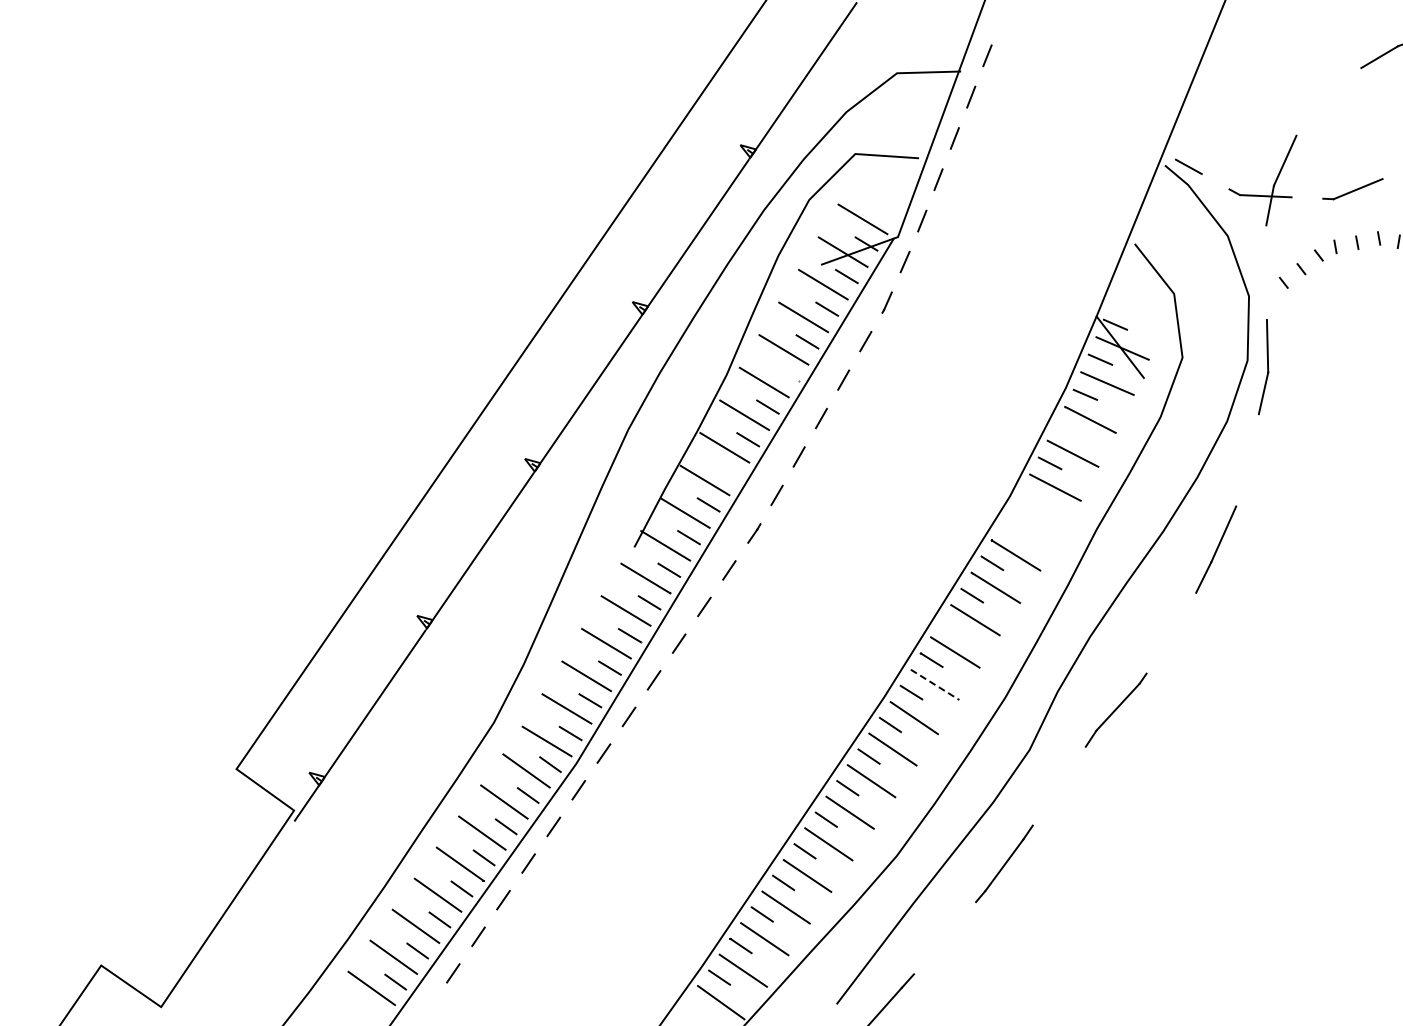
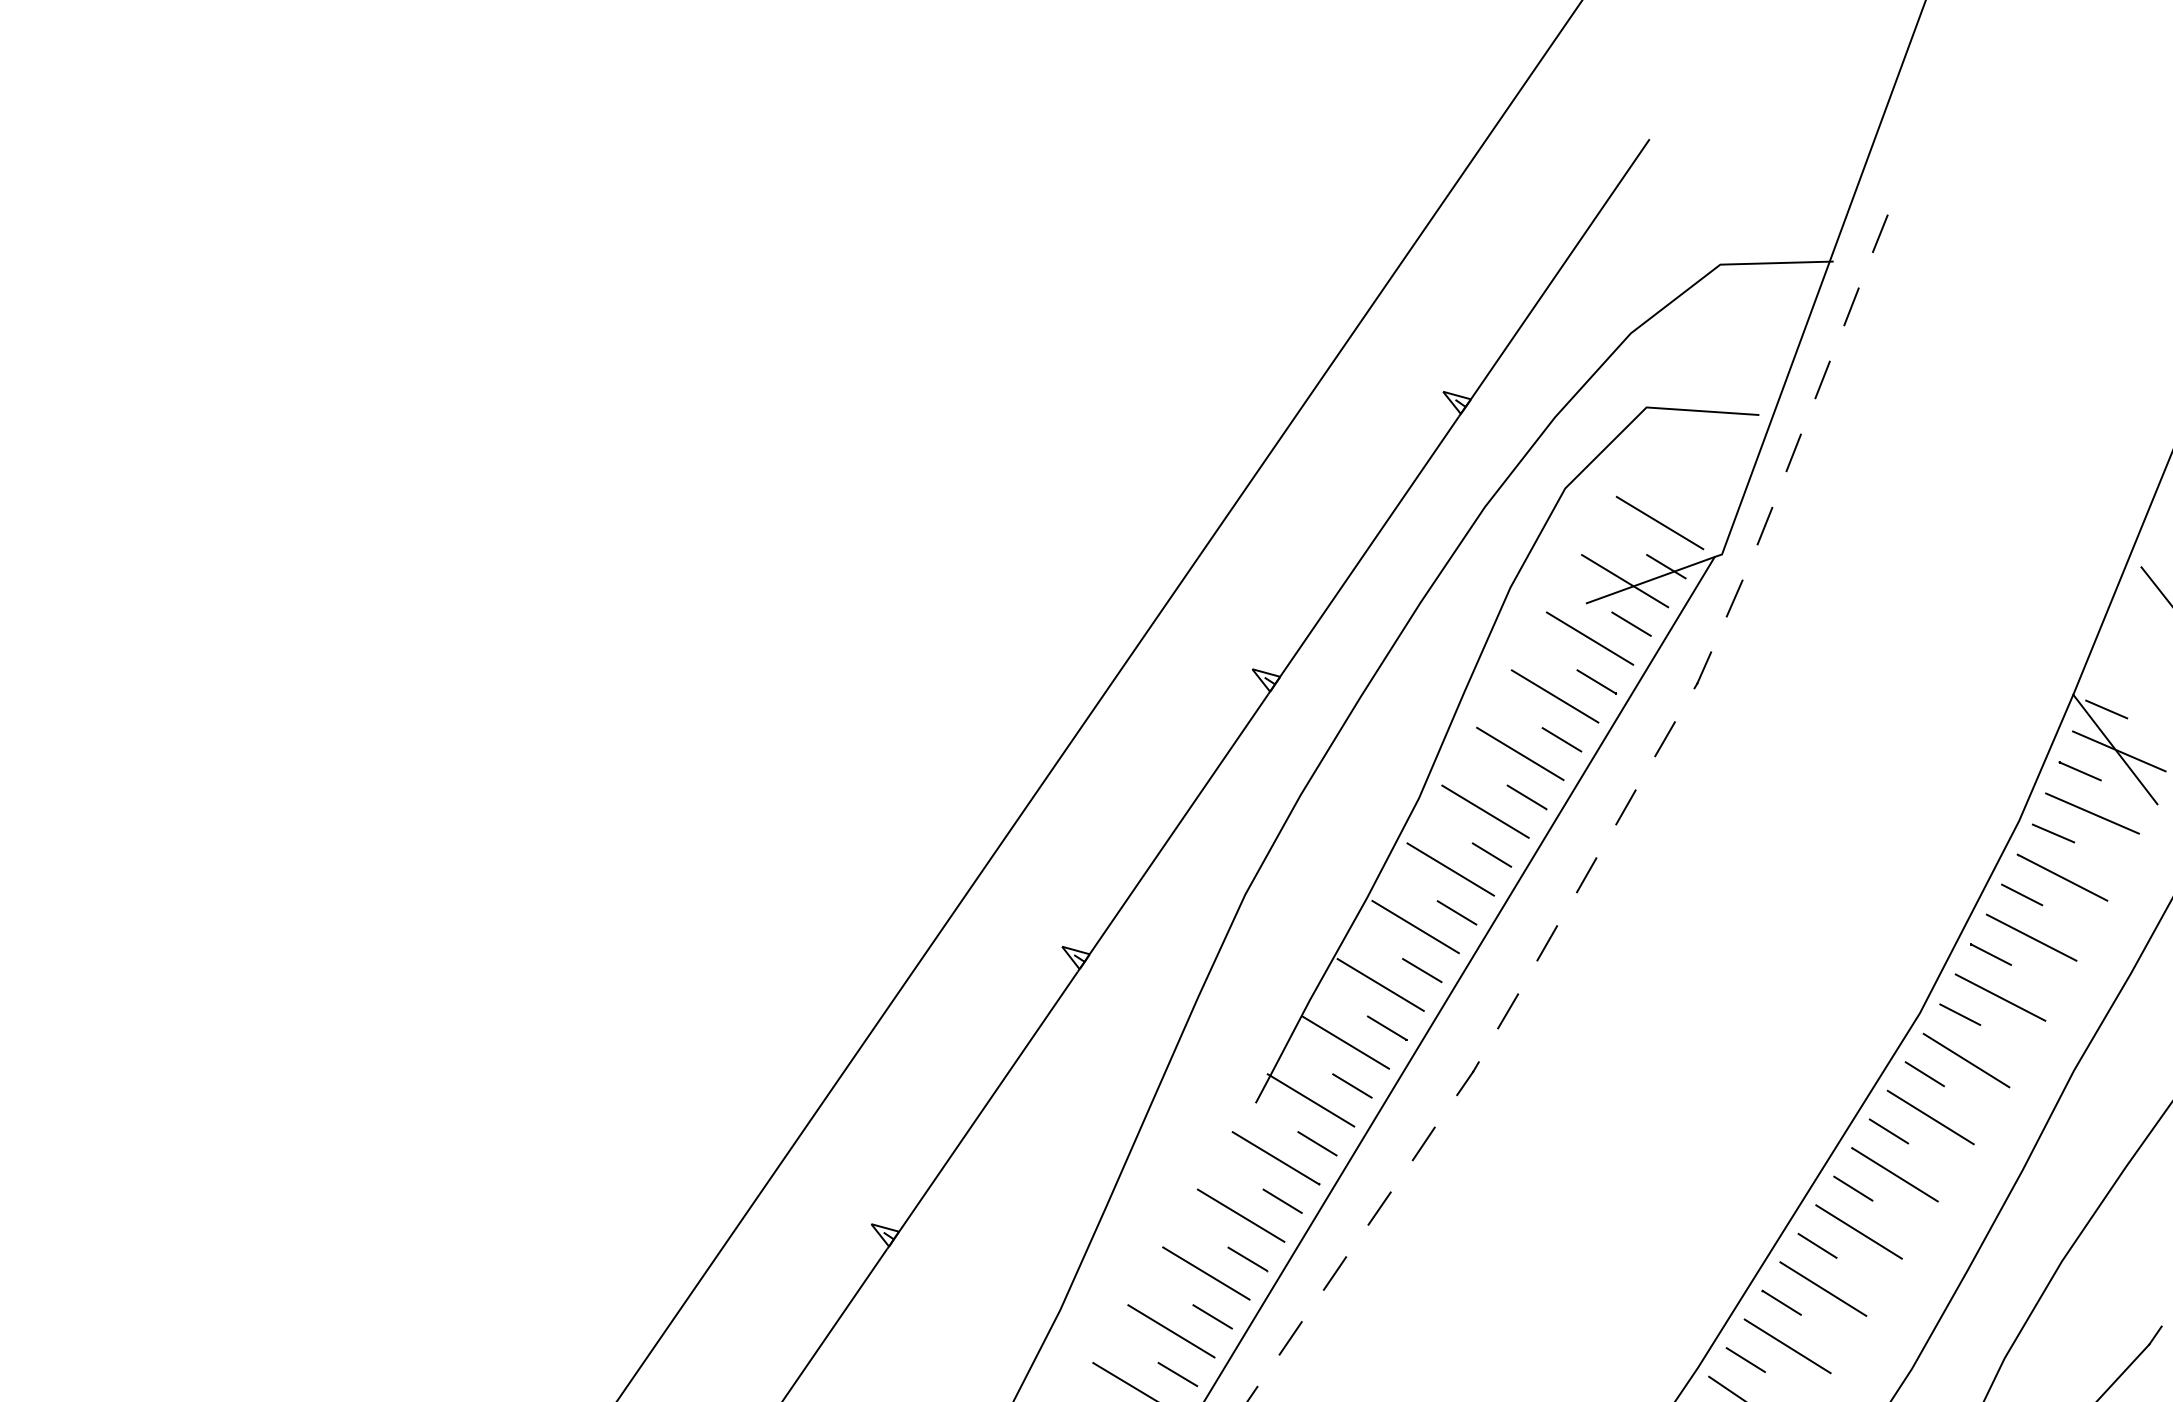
line: (787, 374) -> (1526, 797), added
line: (1067, 429) -> (2021, 894), added
line: (728, 471) -> (1422, 968), added
line: (1032, 497) -> (1959, 1014), added
line: (1036, 523) -> (1966, 1060), added
line: (1012, 530) -> (1924, 1073), added
line: (951, 627) -> (1816, 1244), added
line: (935, 684) -> (1788, 1345), dashed -> solid

